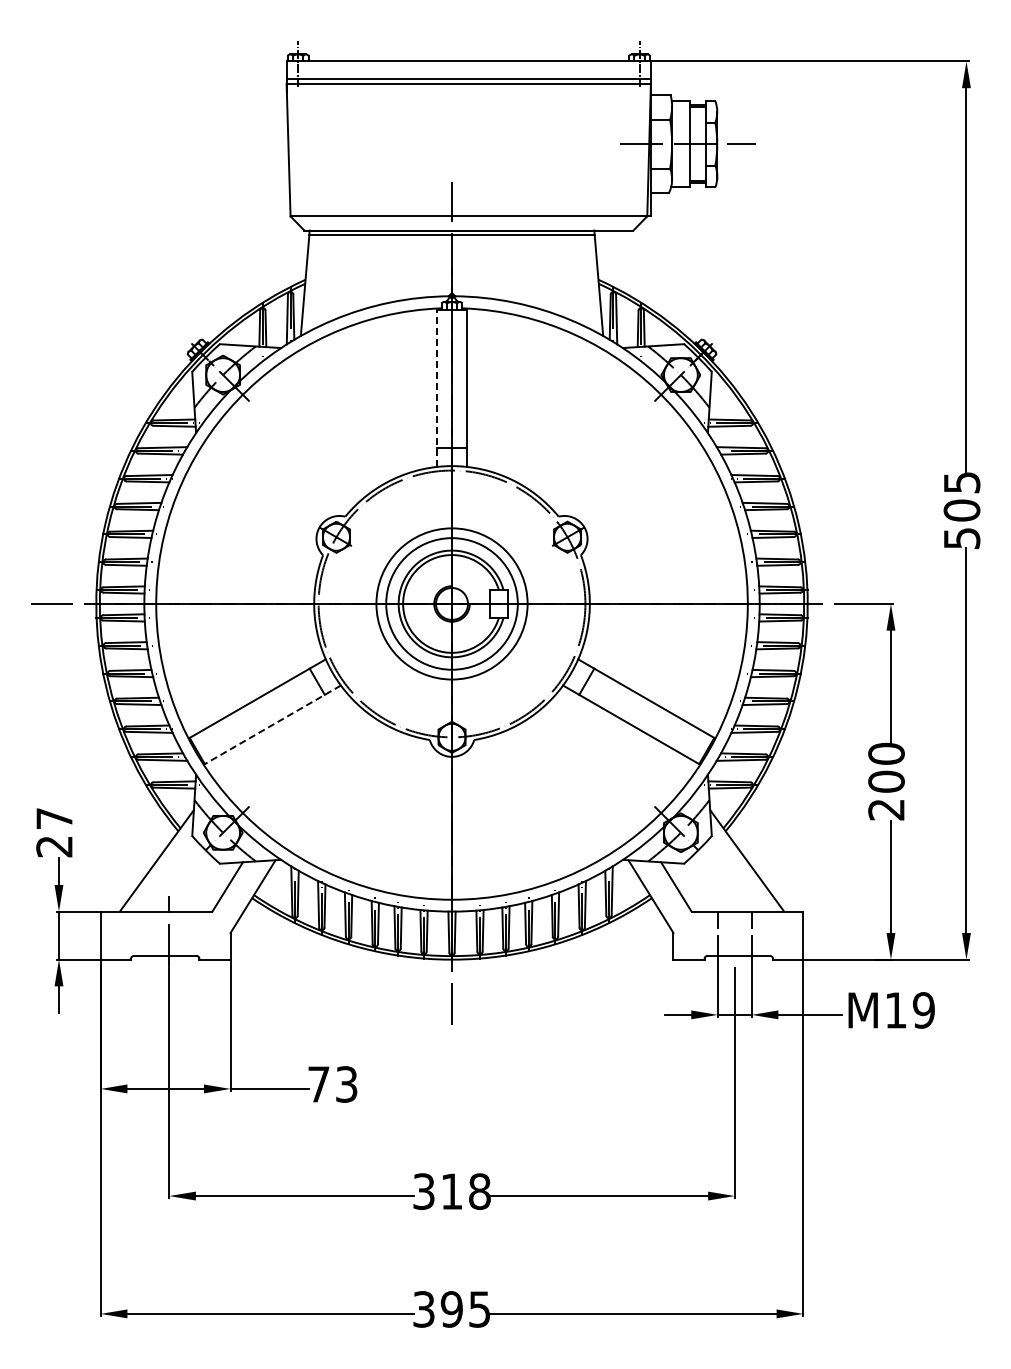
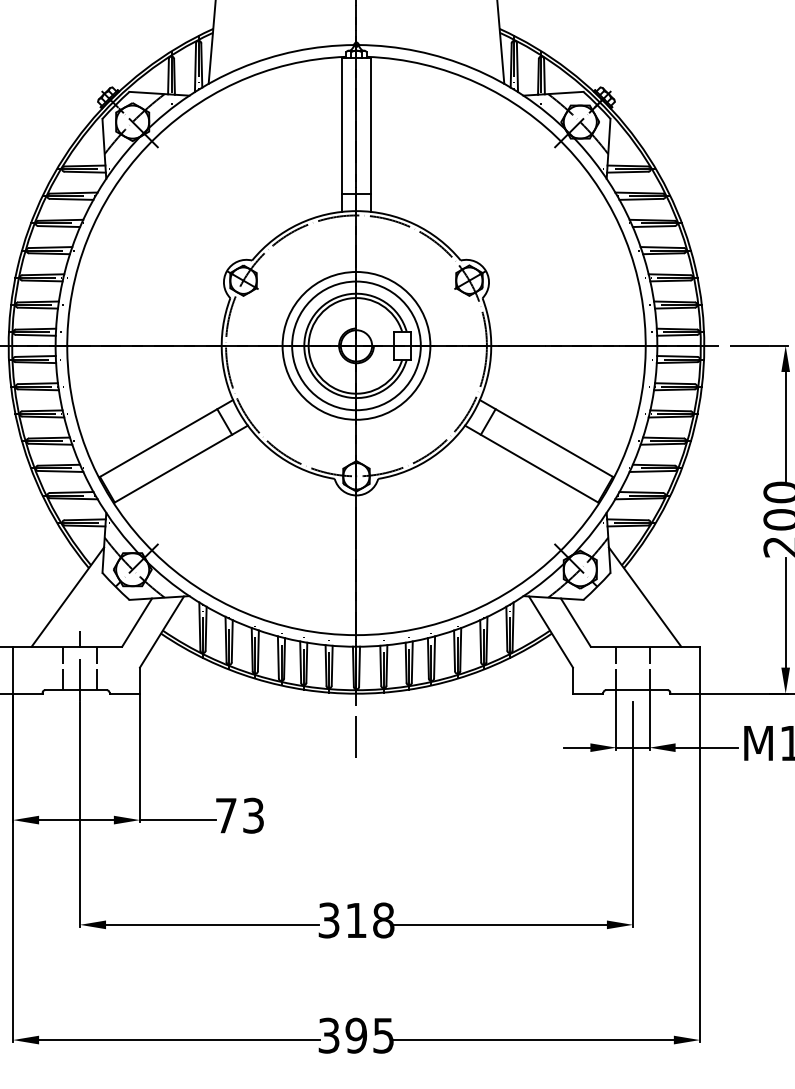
line: (436, 388) -> (341, 135), dashed -> solid
line: (272, 724) -> (180, 463), dashed -> solid
line: (152, 933) -> (63, 668), added
line: (186, 933) -> (96, 668), added

